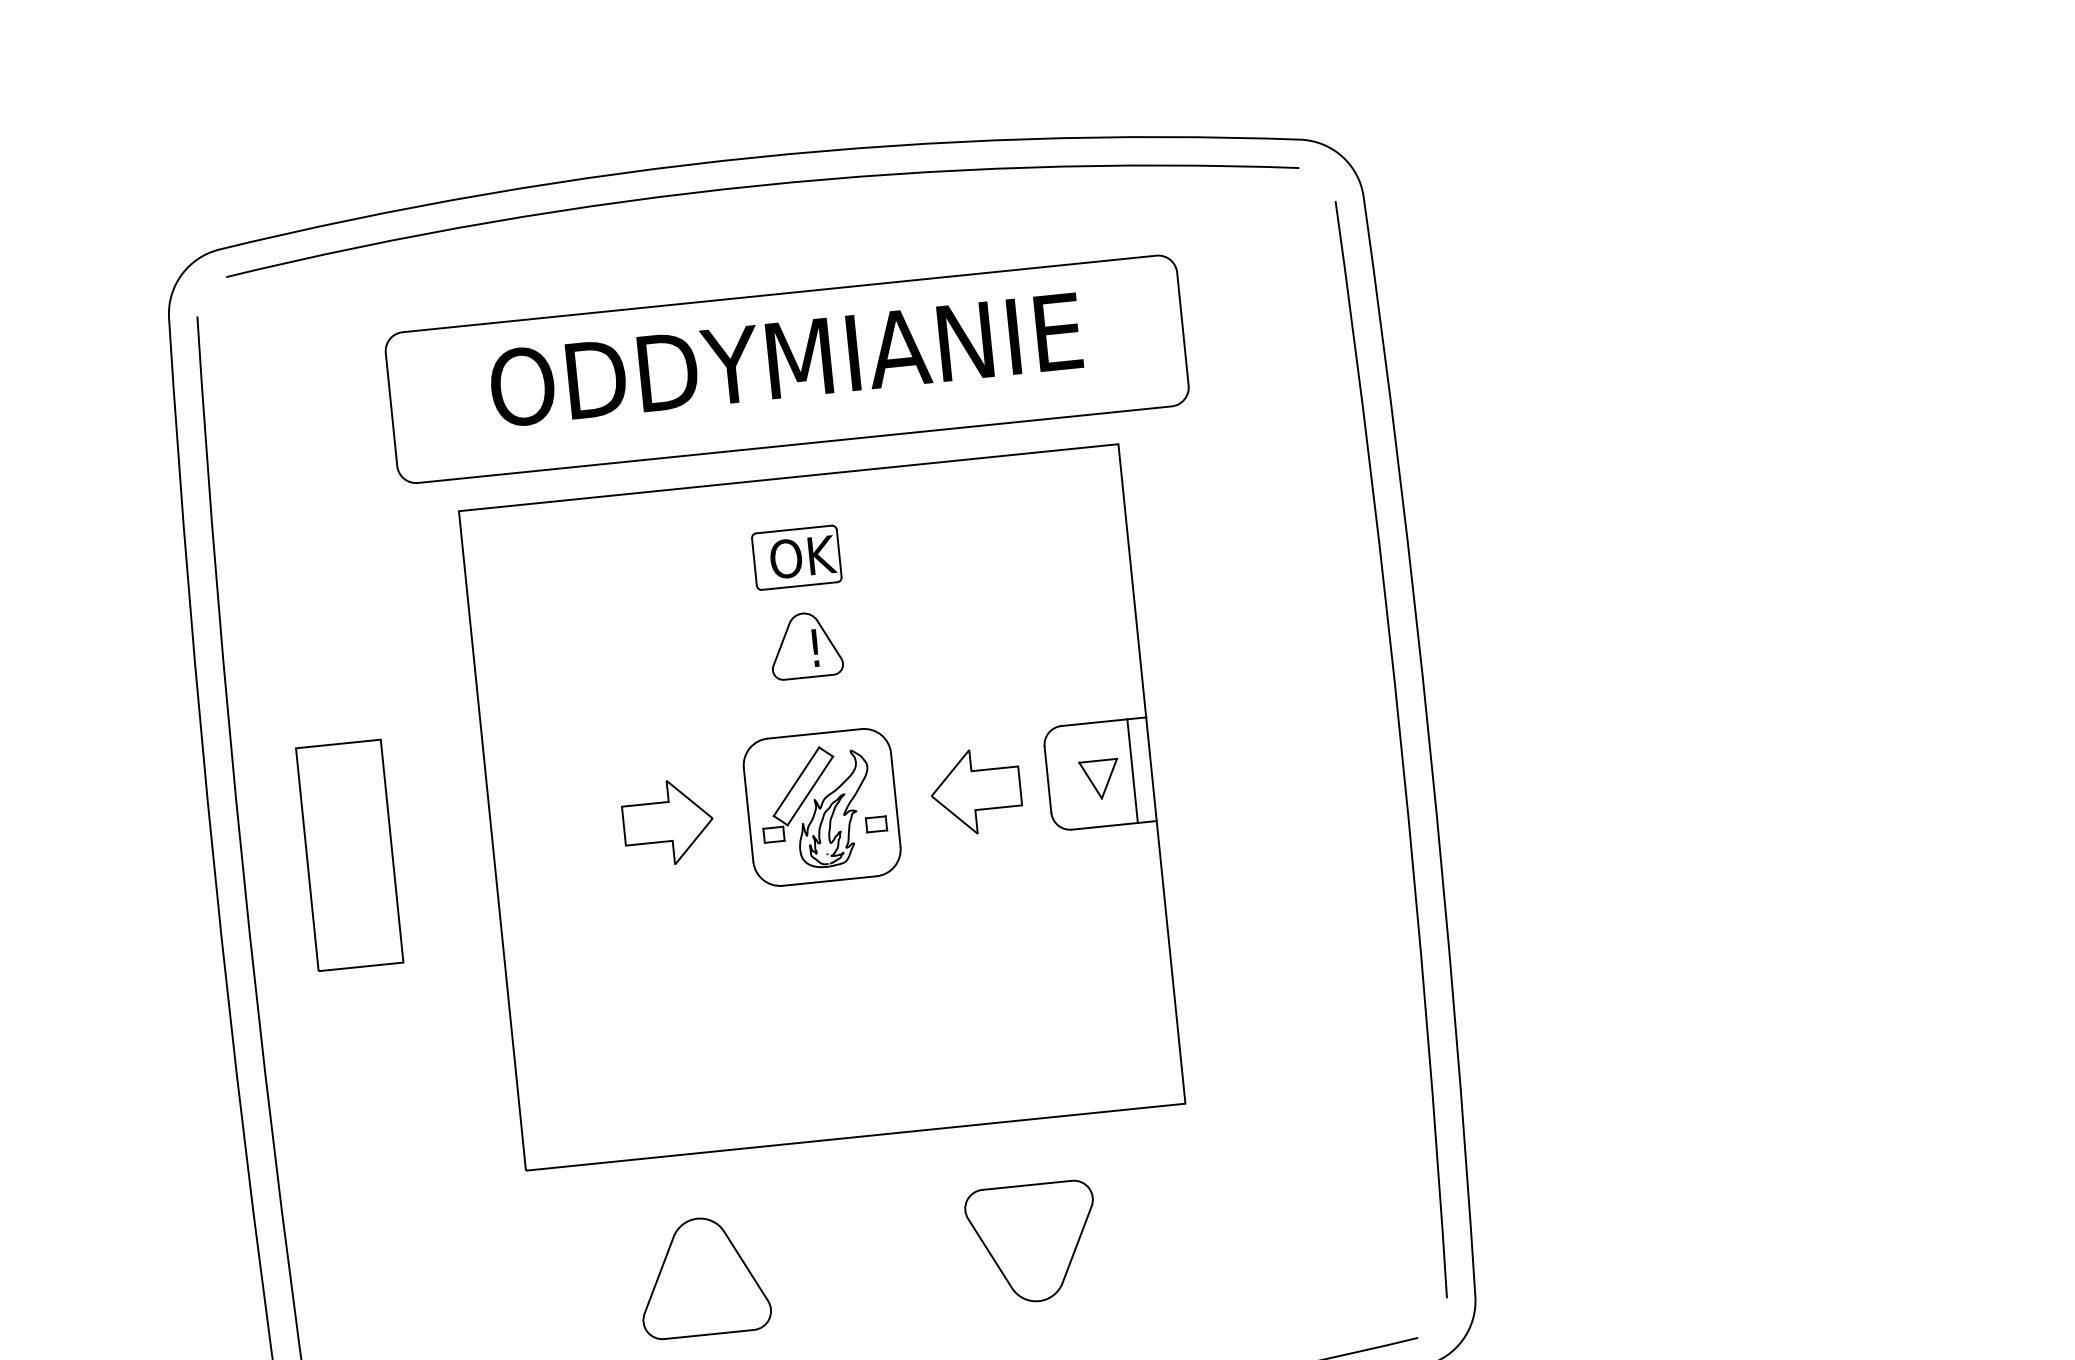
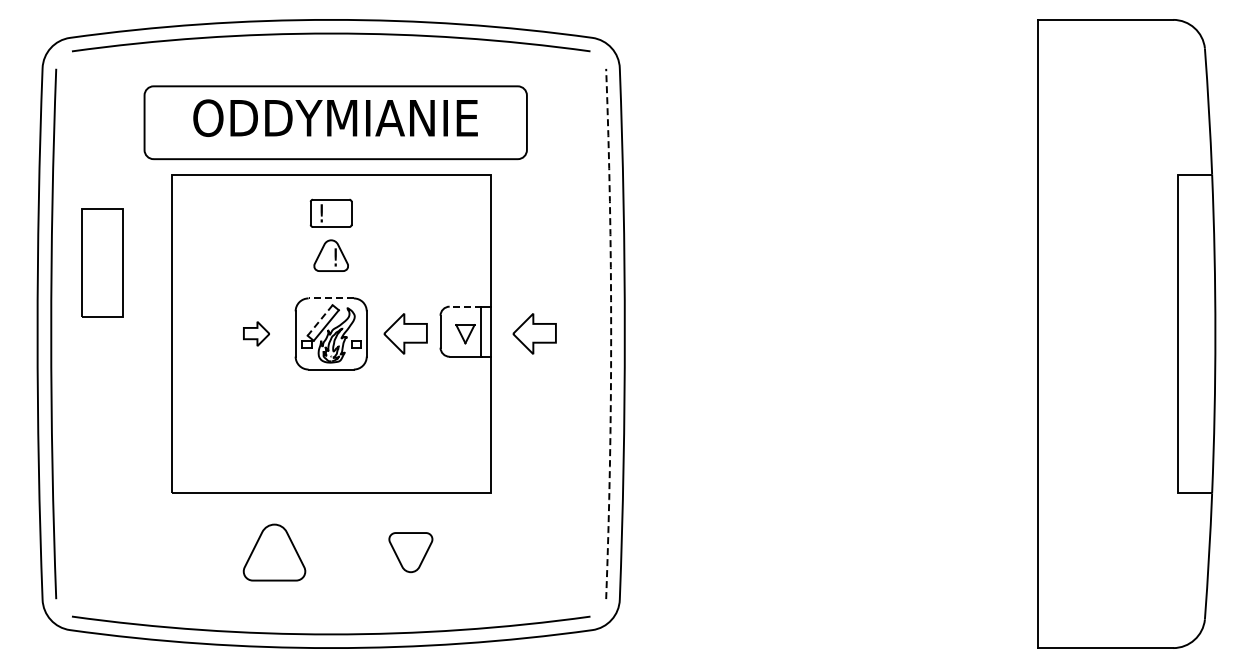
text: (801, 557) -> (333, 213), OK -> !
line: (1094, 722) -> (465, 306), solid -> dashed
line: (815, 733) -> (331, 298), solid -> dashed
arc: (1402, 749) -> (611, 334), solid -> dashed
part: (1242, 763) -> (534, 333), added
line: (797, 781) -> (320, 320), solid -> dashed
part: (667, 822) -> (256, 333), size x0.6
part: (348, 854) -> (102, 262), moved
part: (1032, 1242) -> (410, 552), size x0.7
part: (703, 1276) -> (274, 552), moved

